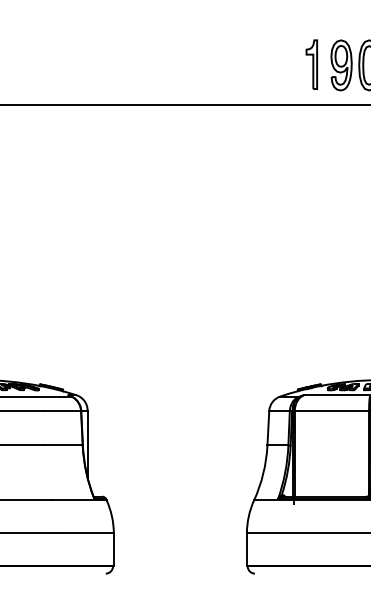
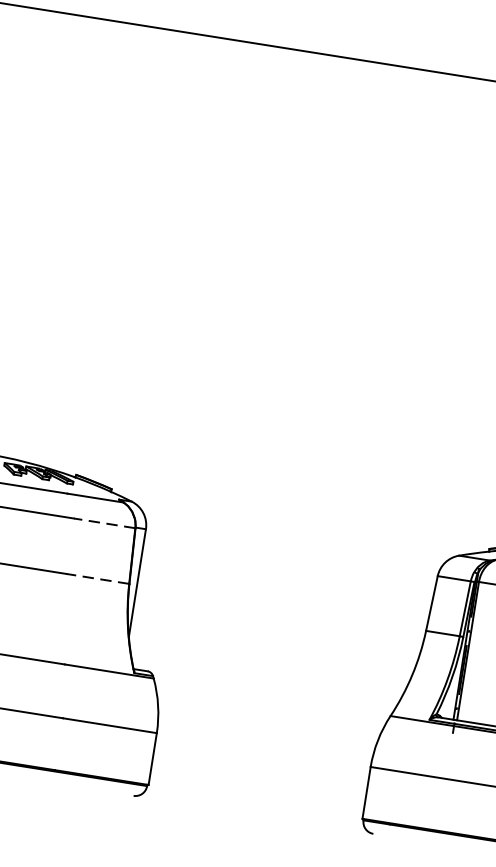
line: (61, 411) -> (103, 524), solid -> dashed
line: (62, 445) -> (96, 578), solid -> dashed

